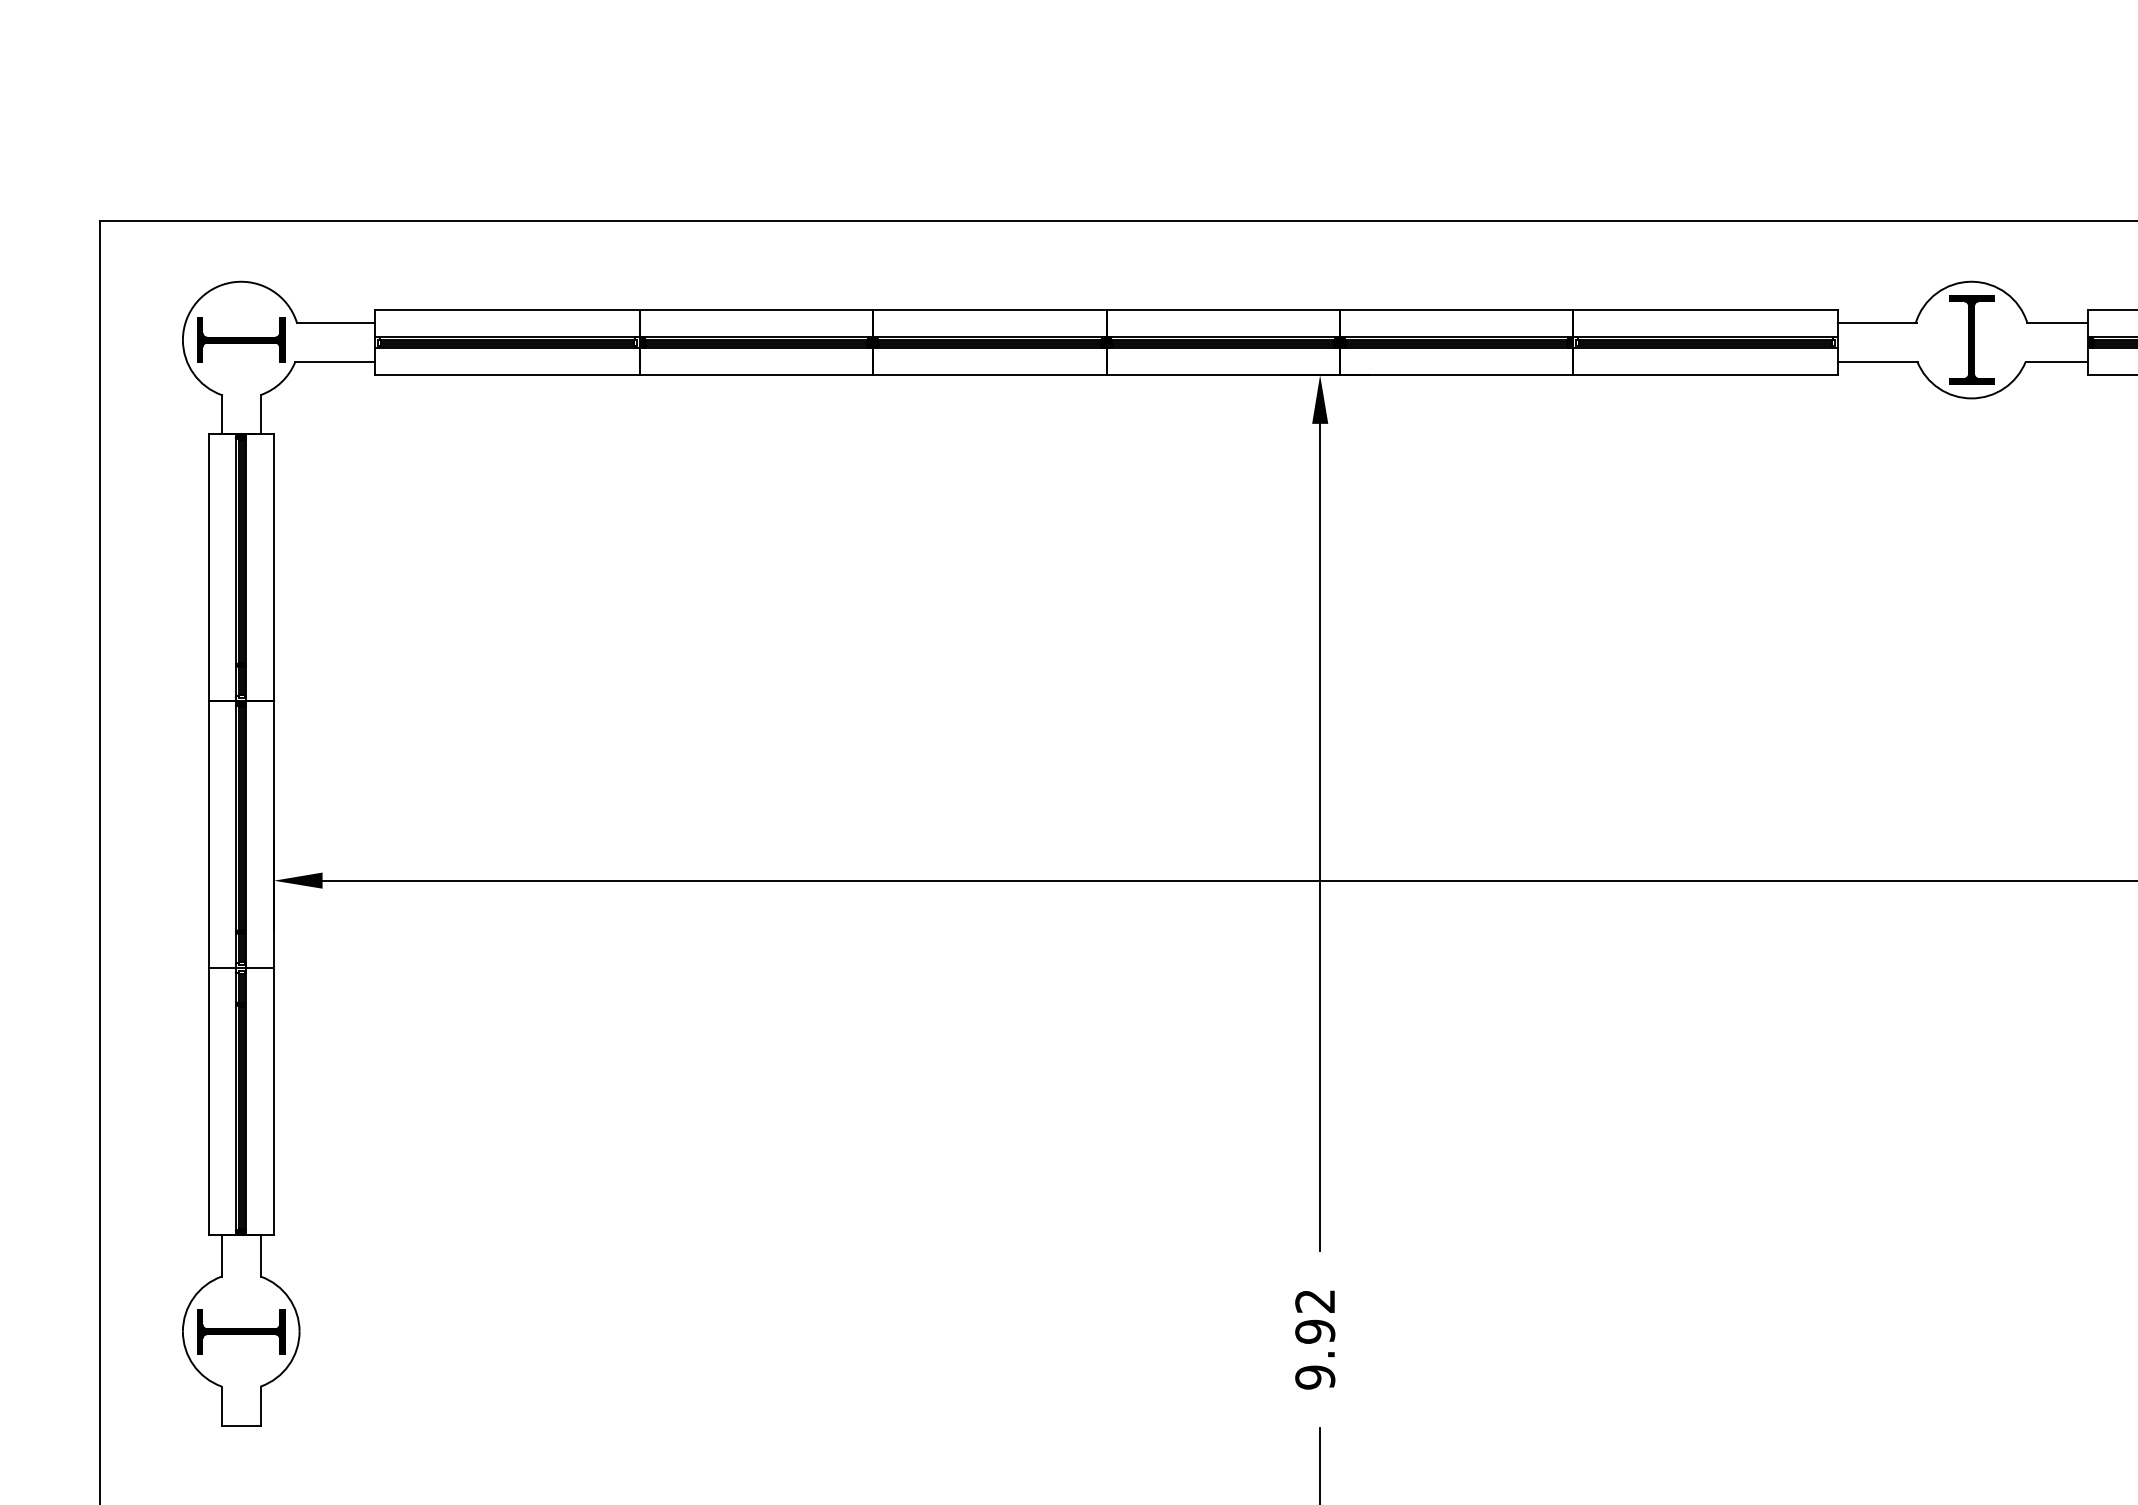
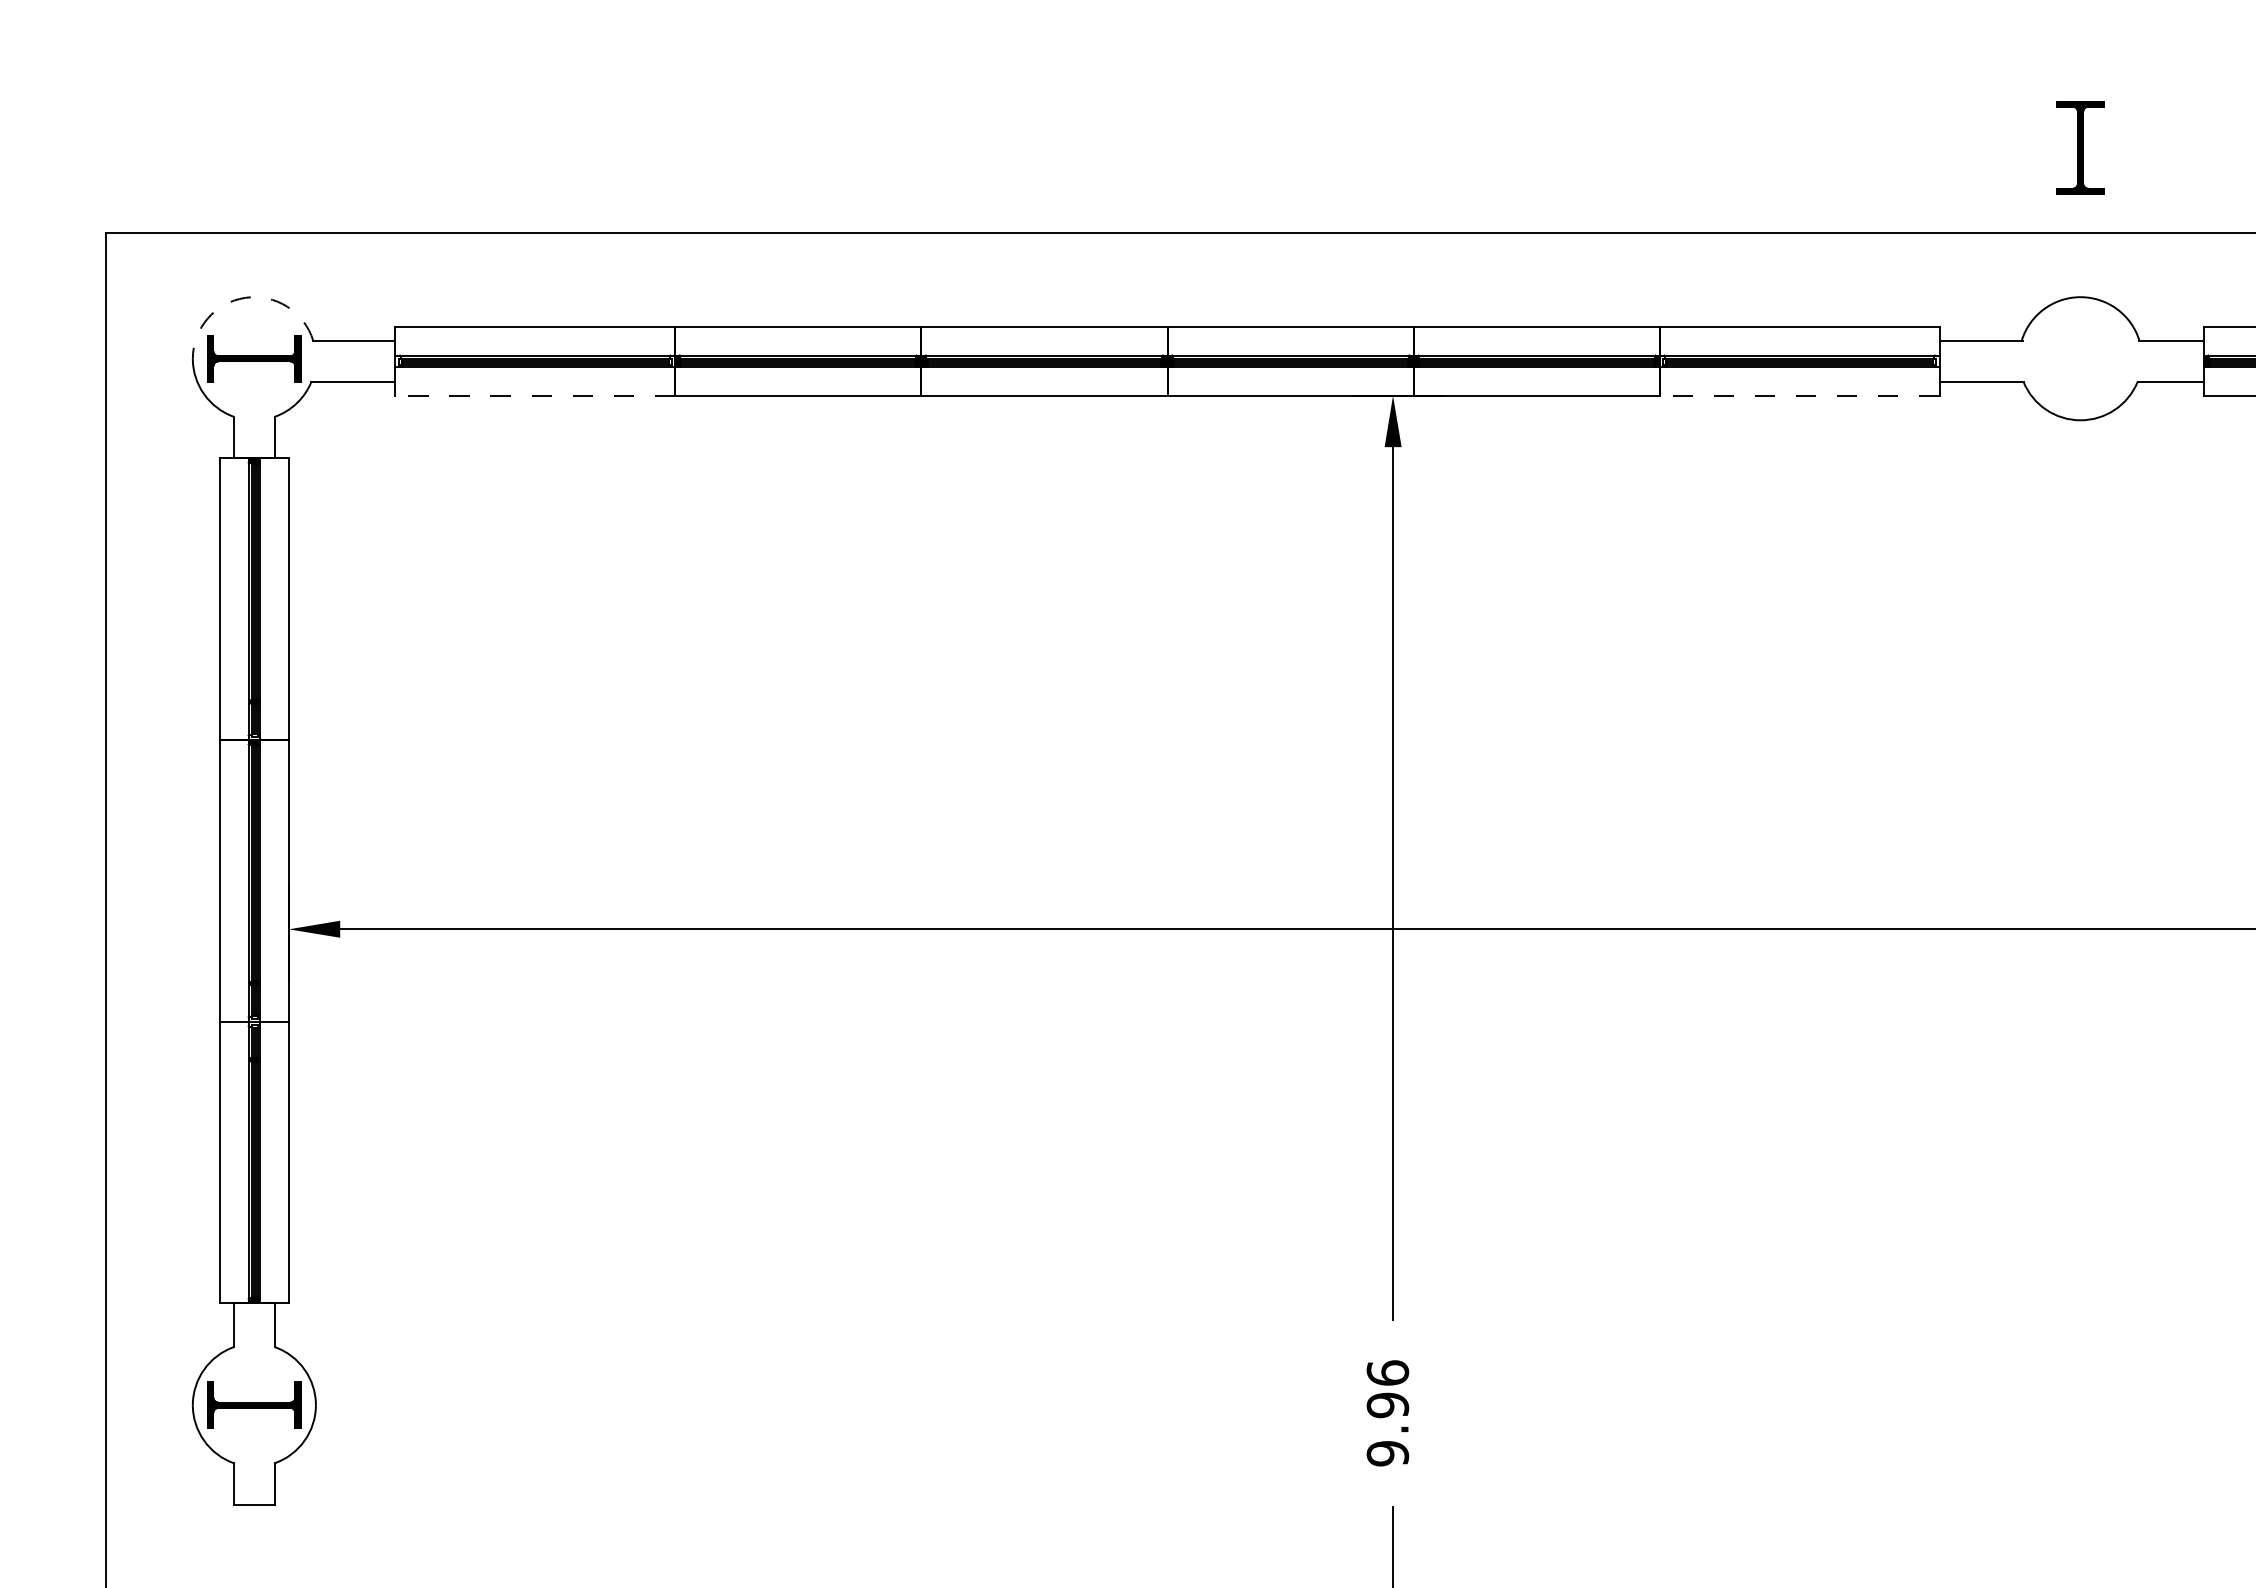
arc: (232, 282) -> (245, 297), solid -> dashed
part: (1971, 339) -> (2080, 147), moved
line: (507, 374) -> (535, 395), solid -> dashed
line: (1705, 374) -> (1799, 395), solid -> dashed
text: (1314, 1300) -> (1387, 1372), 9.92 -> 9.96

